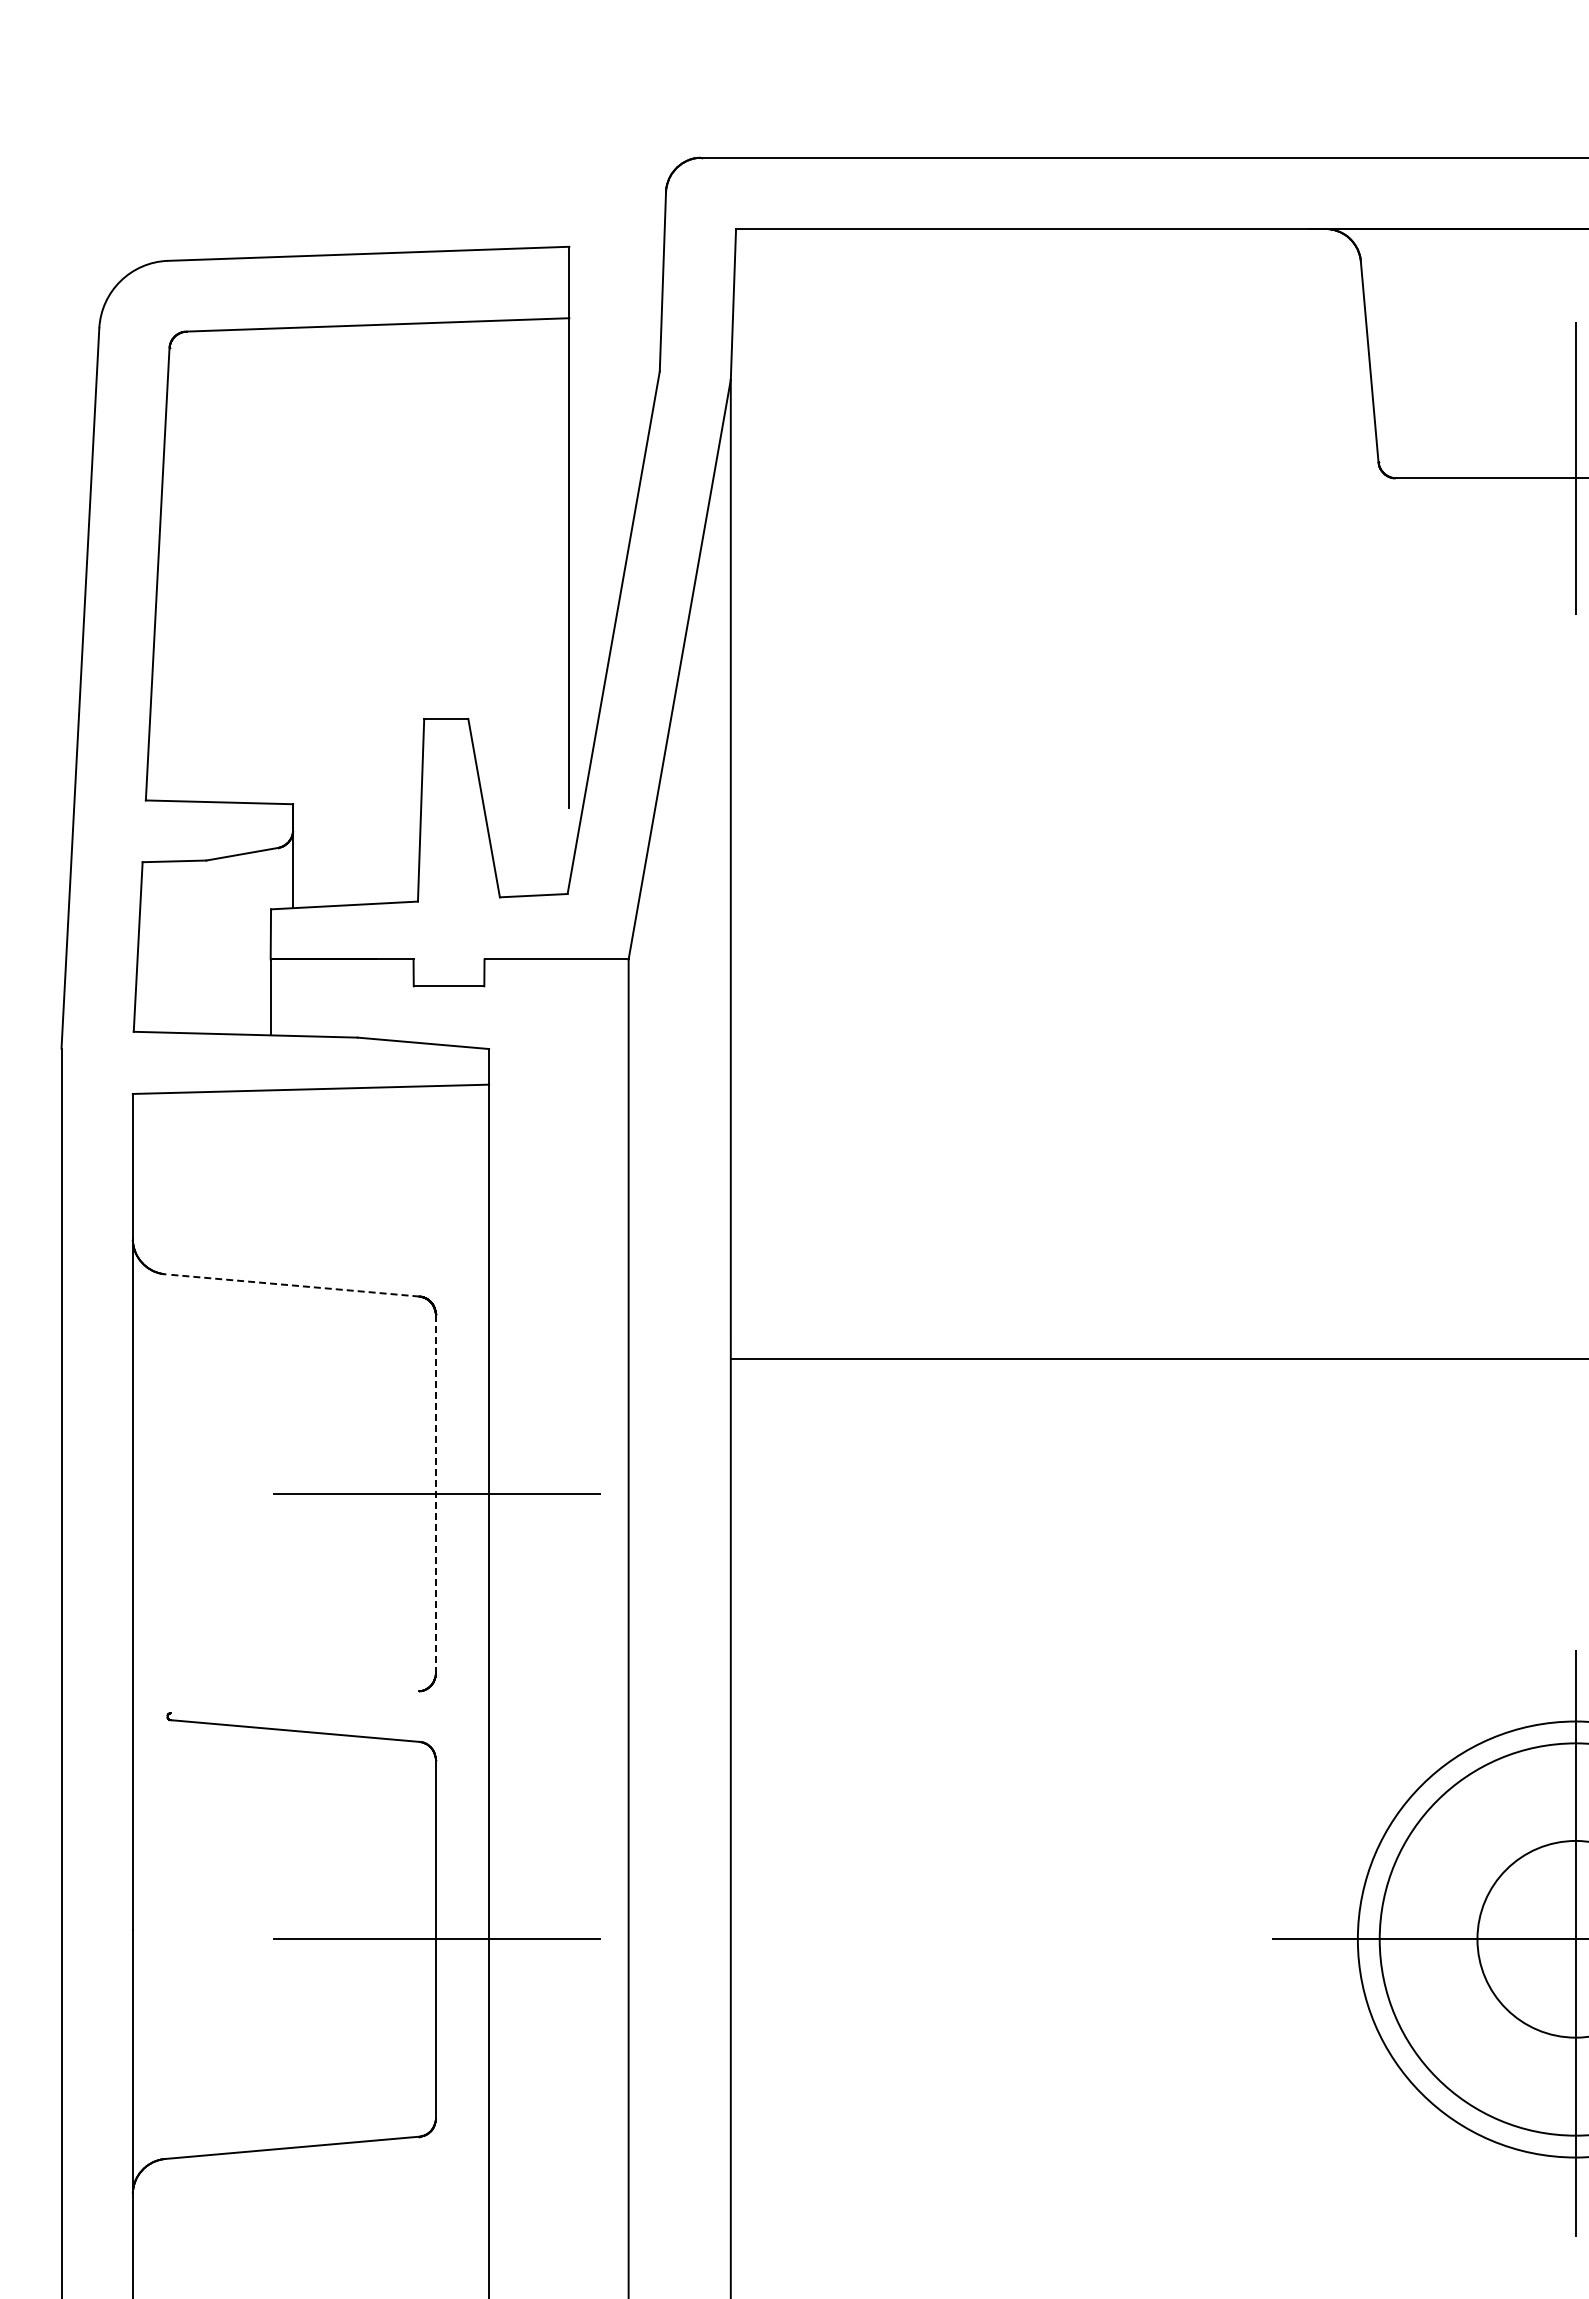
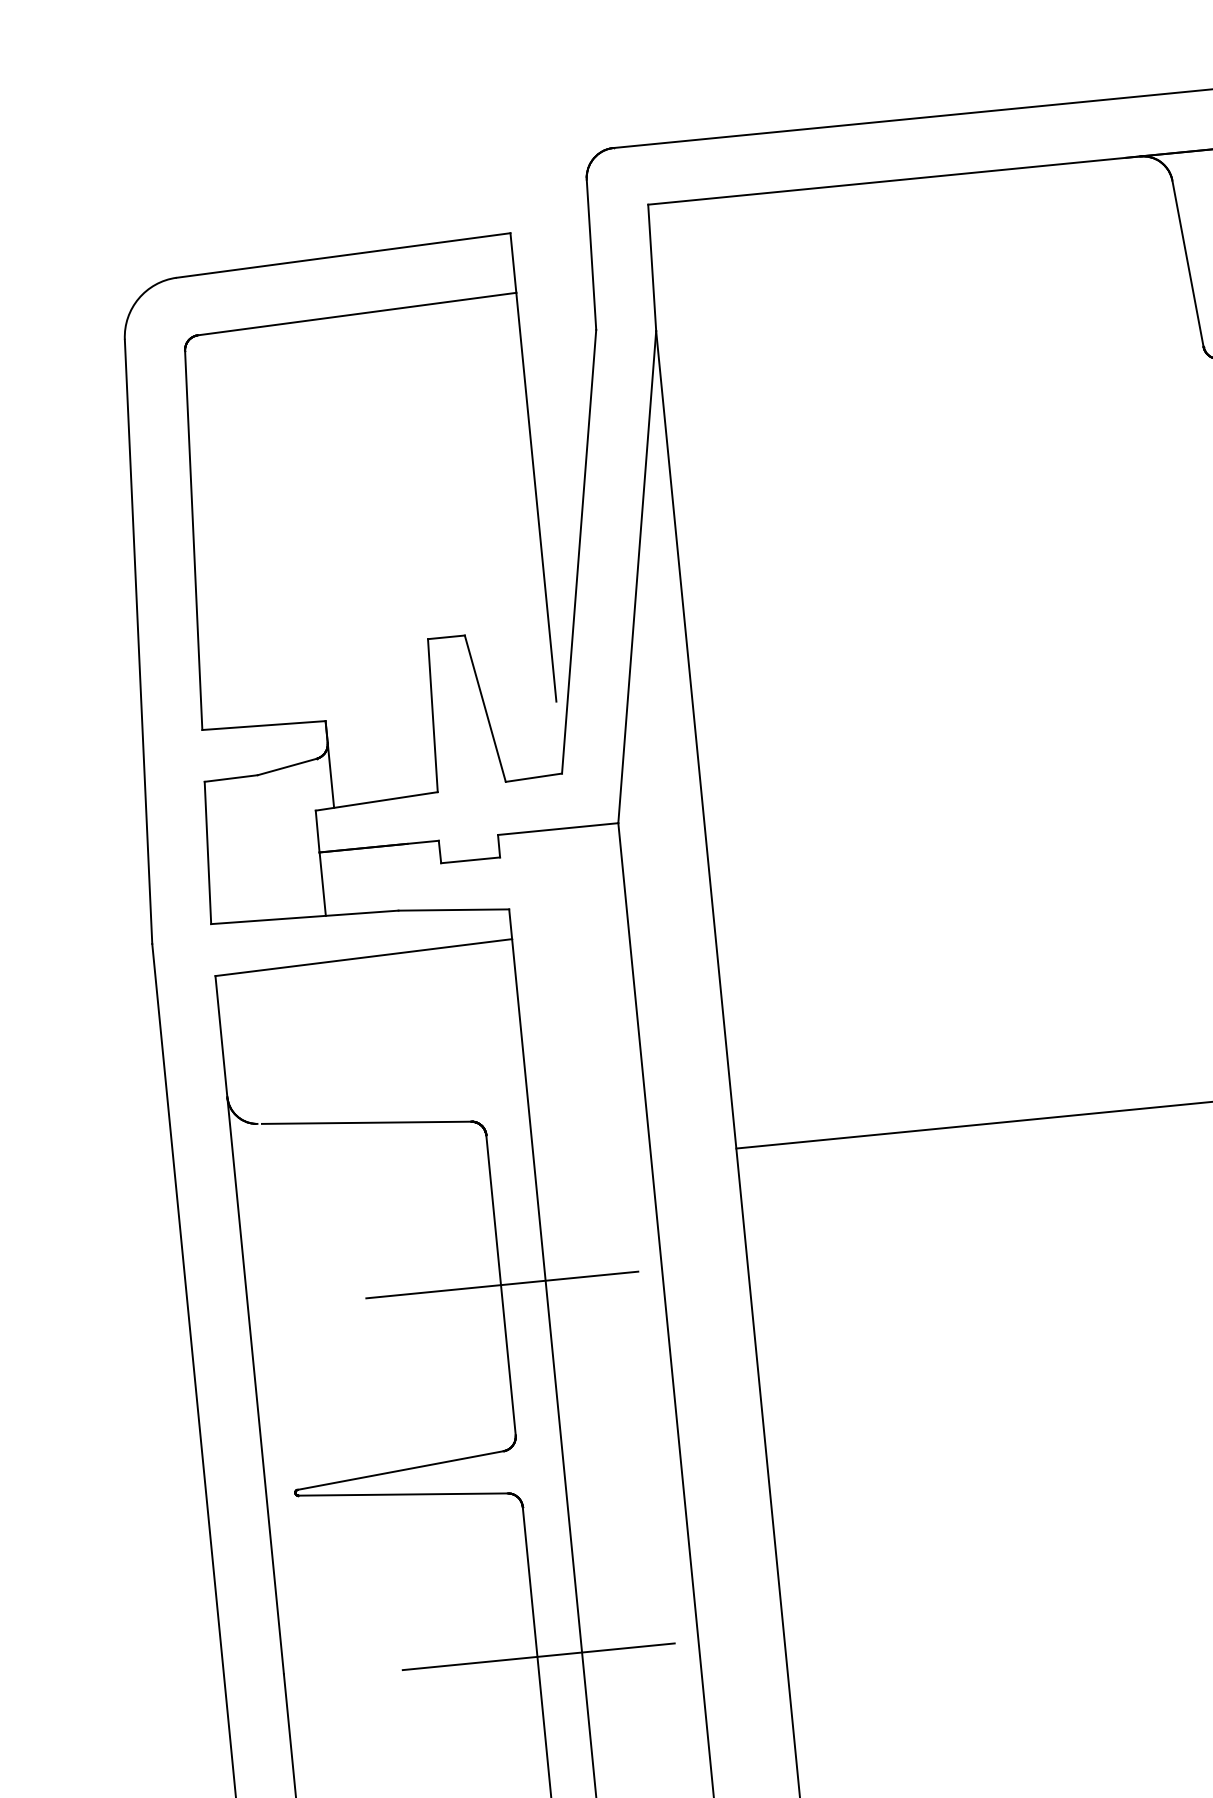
line: (295, 1285) -> (366, 1122), dashed -> solid
line: (435, 1493) -> (500, 1284), dashed -> solid
line: (294, 1702) -> (400, 1470), added

